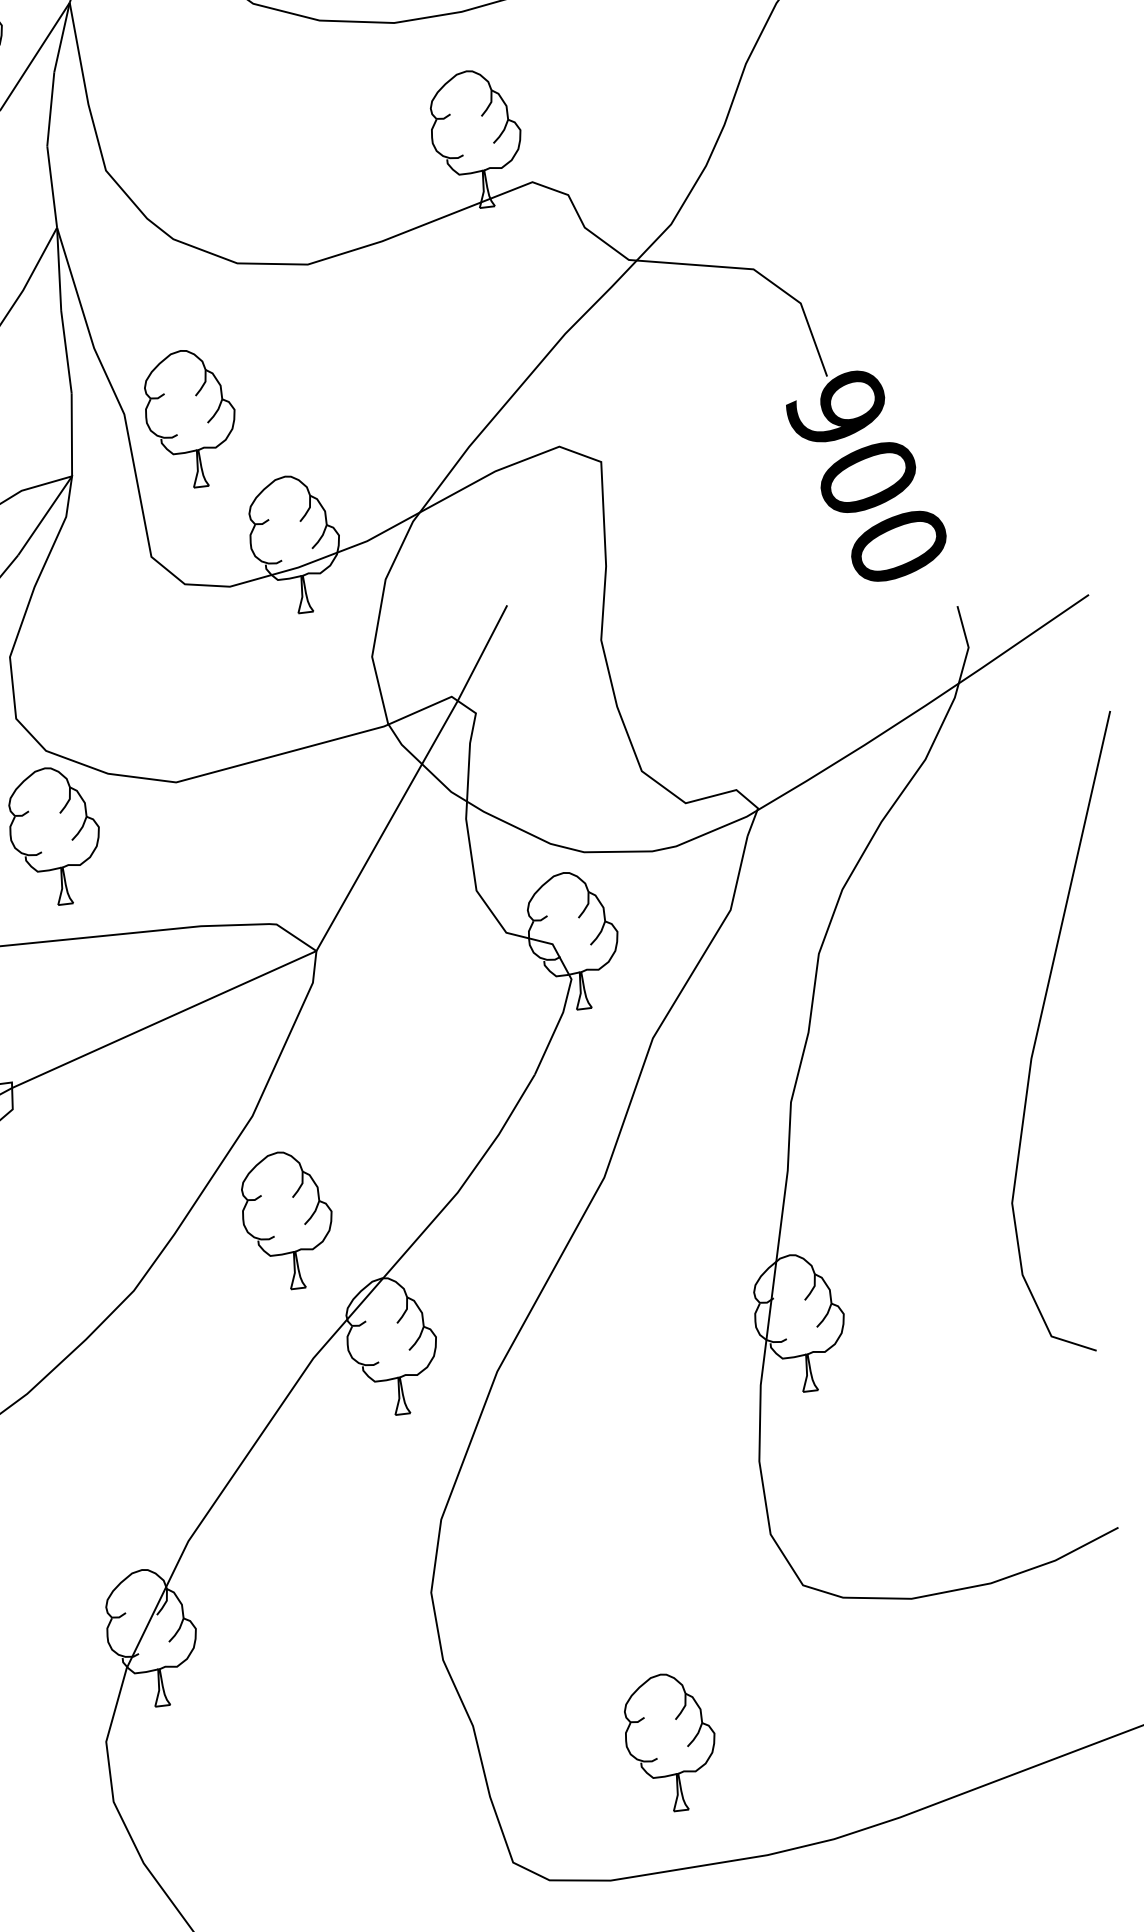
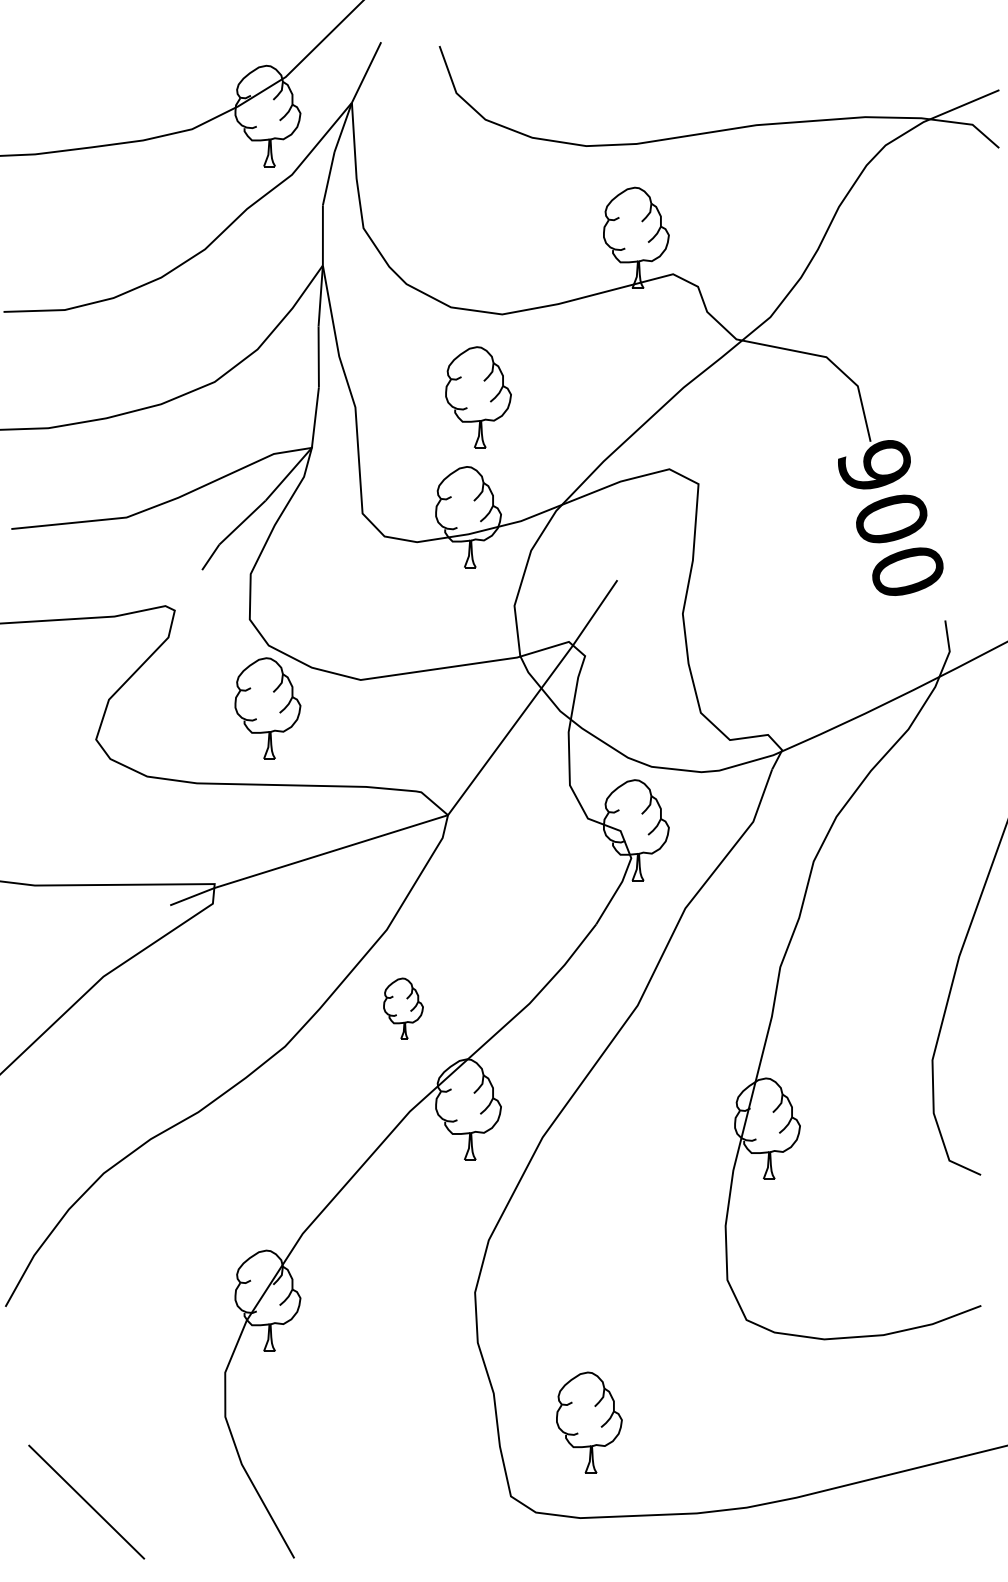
part: (190, 418) -> (478, 397), moved
part: (287, 1219) -> (403, 1008), size x0.6
part: (670, 1742) -> (589, 1422), moved

